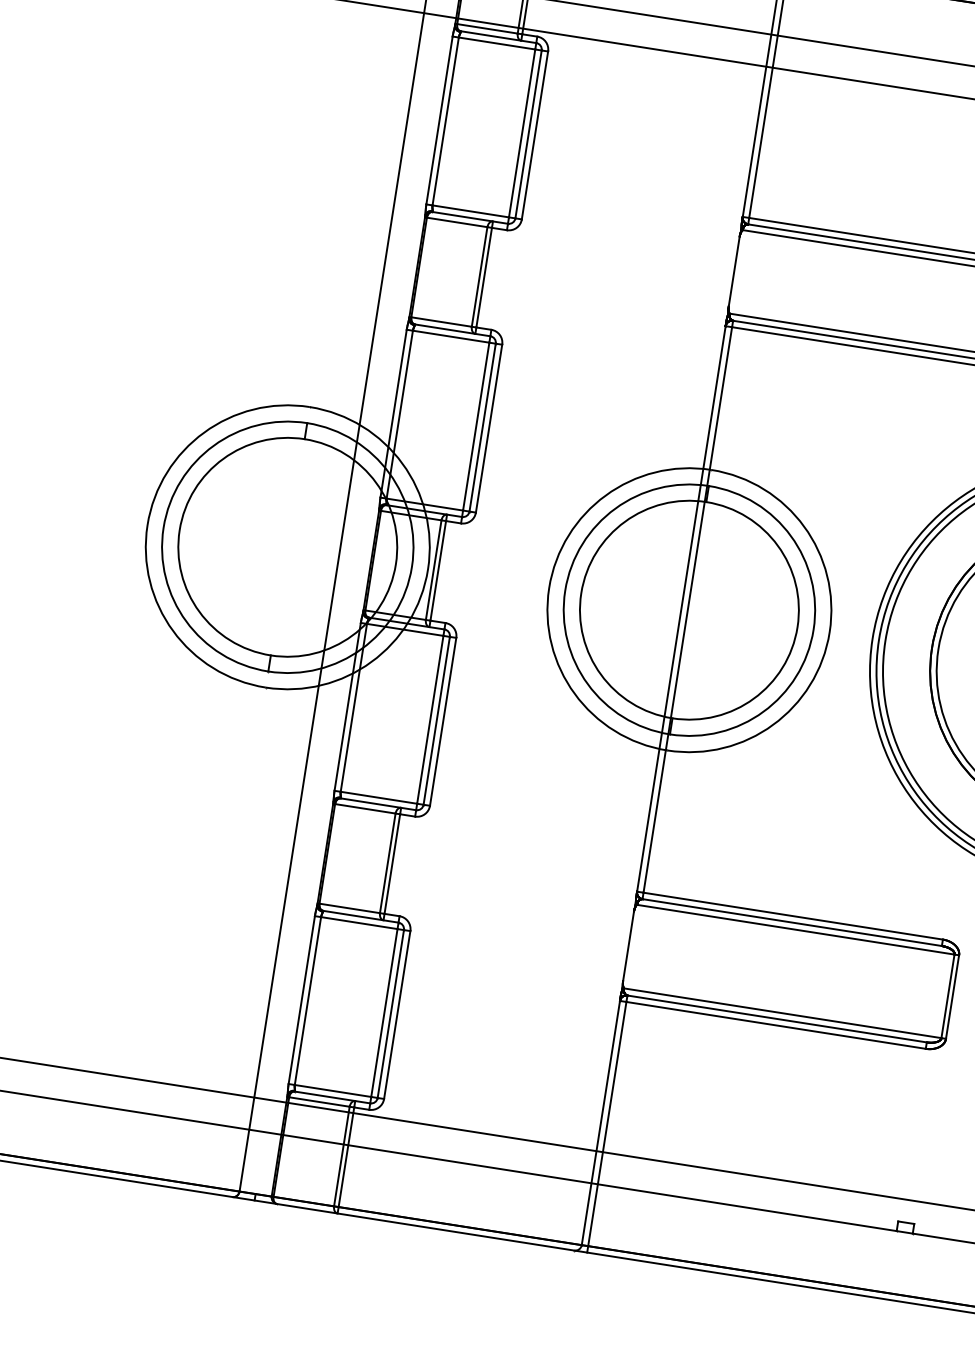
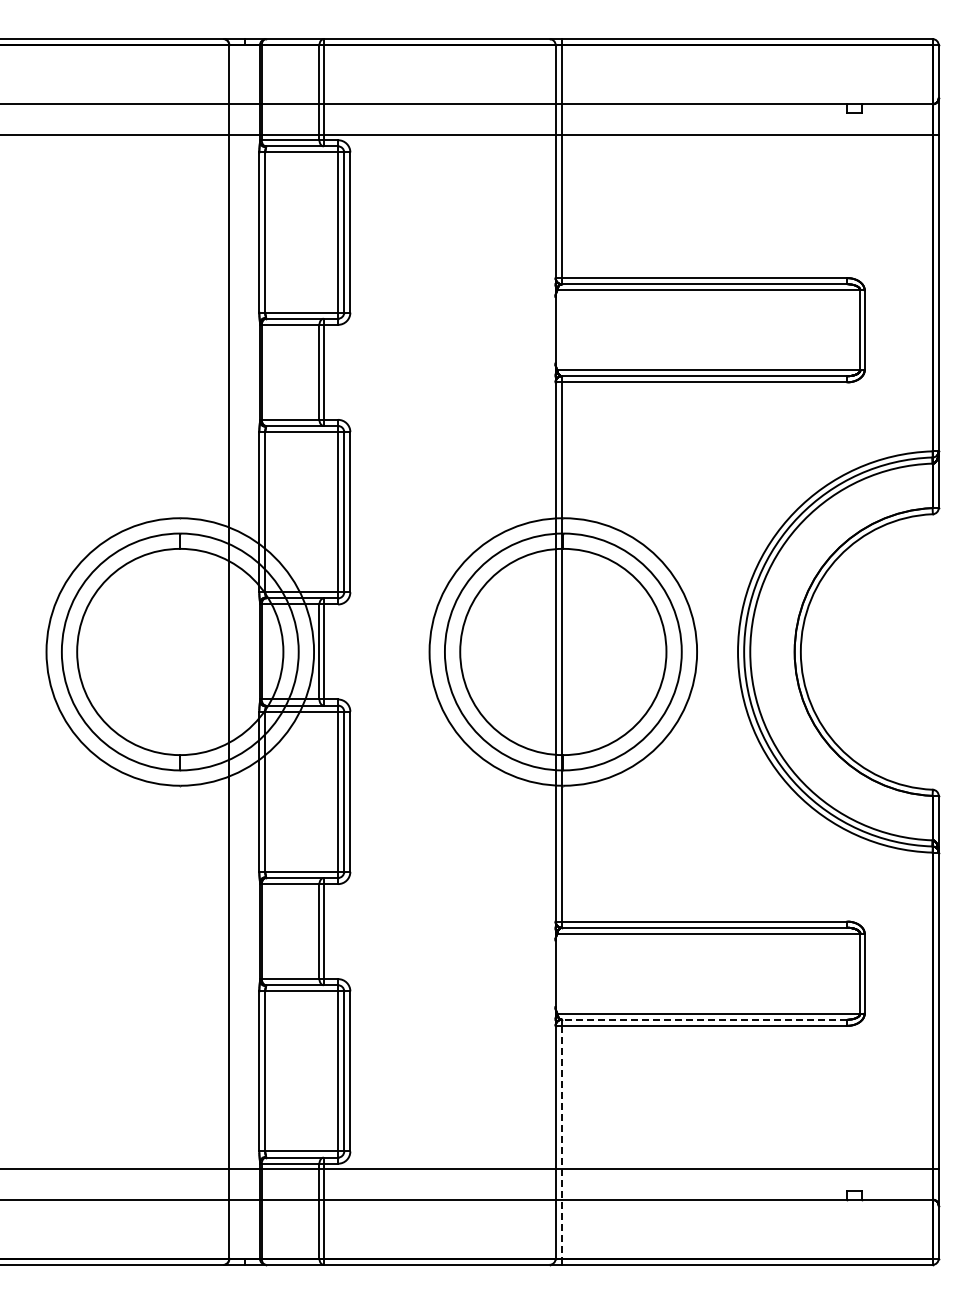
line: (777, 1018) -> (704, 1019), solid -> dashed
line: (606, 1124) -> (561, 1142), solid -> dashed

